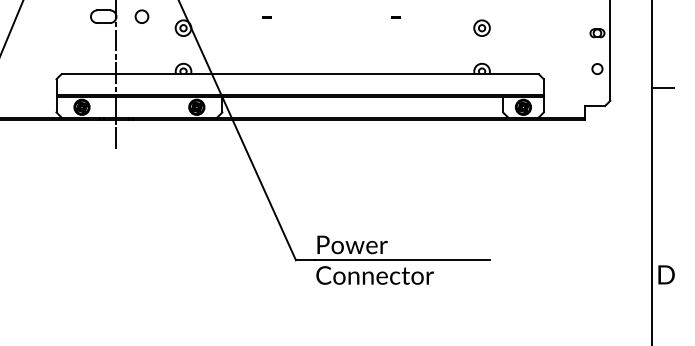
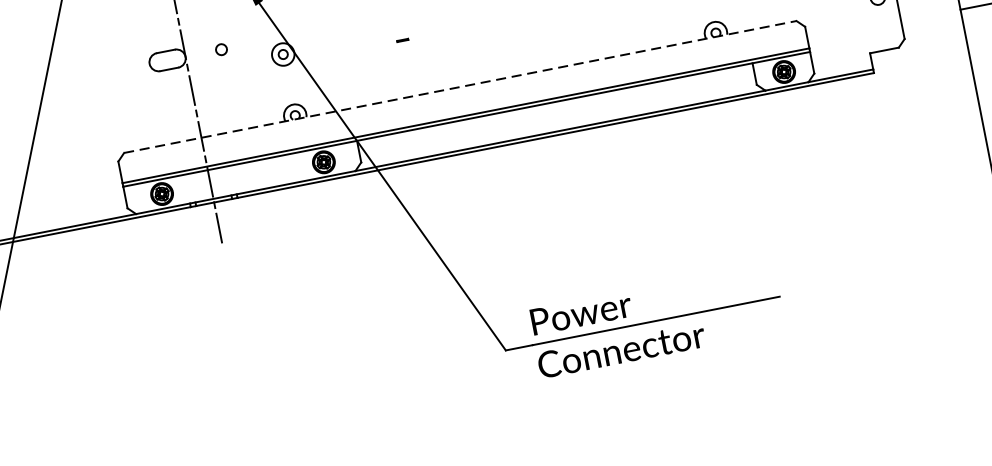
circle: (141, 16) -> (220, 49), size x0.6
part: (266, 17) -> (401, 40), moved
line: (300, 74) -> (460, 87), solid -> dashed

